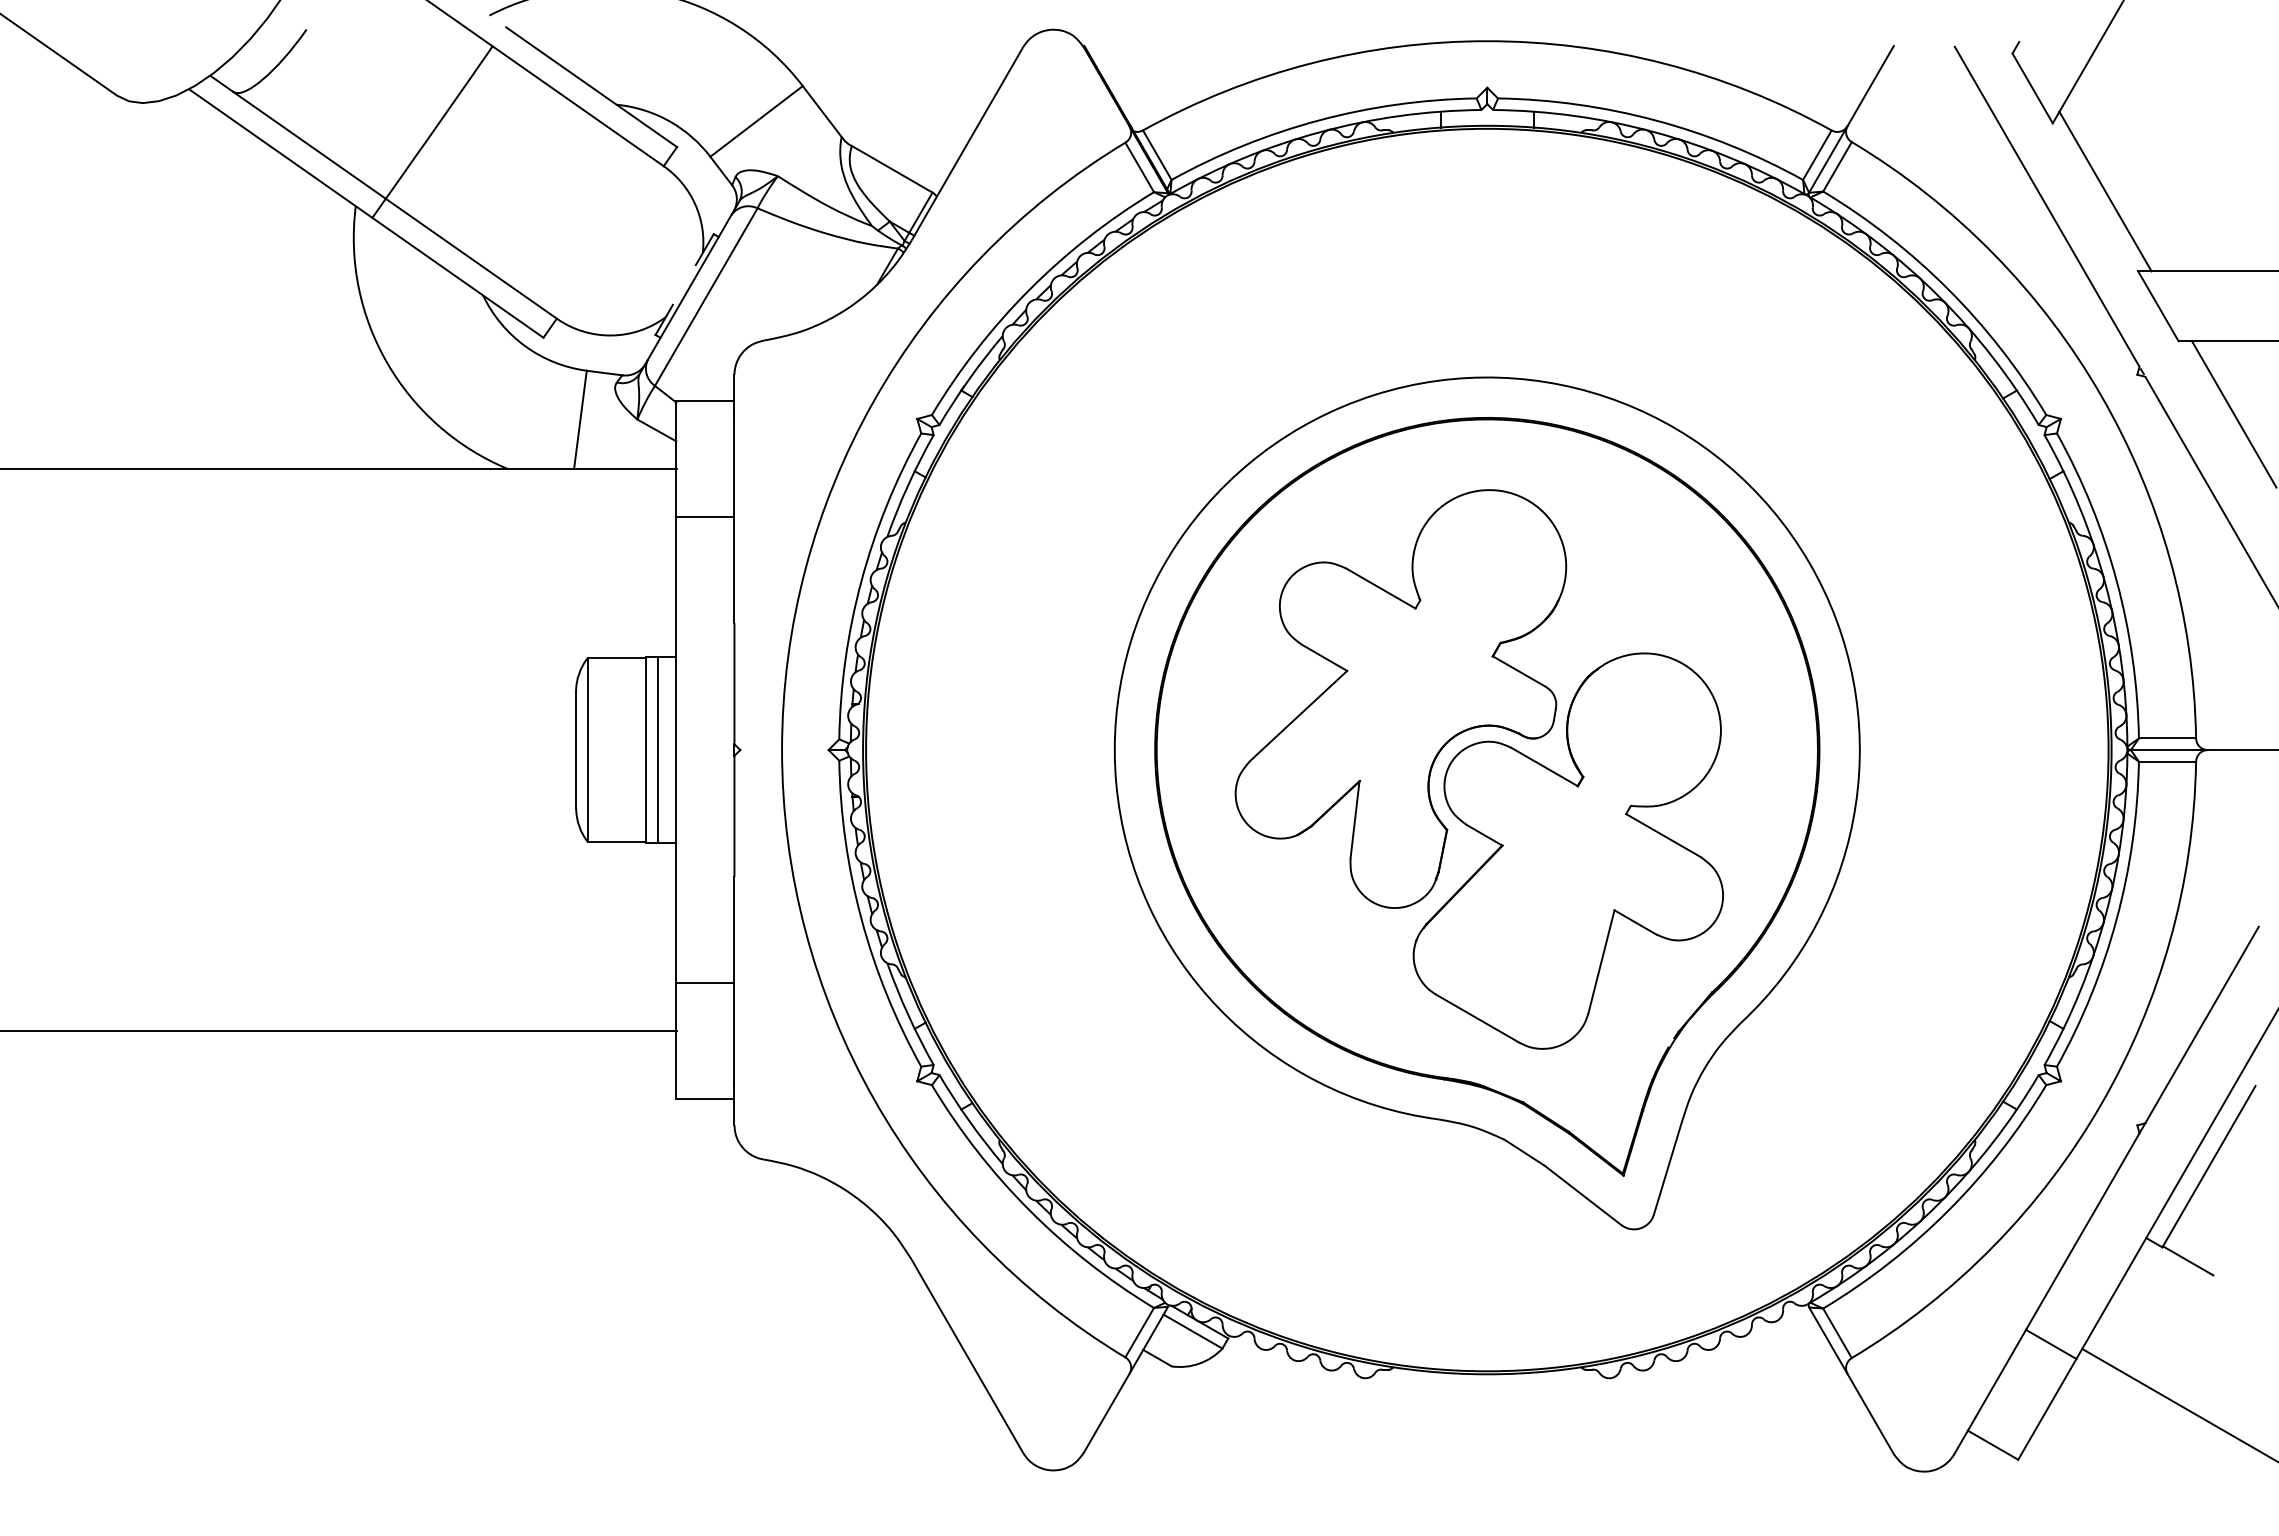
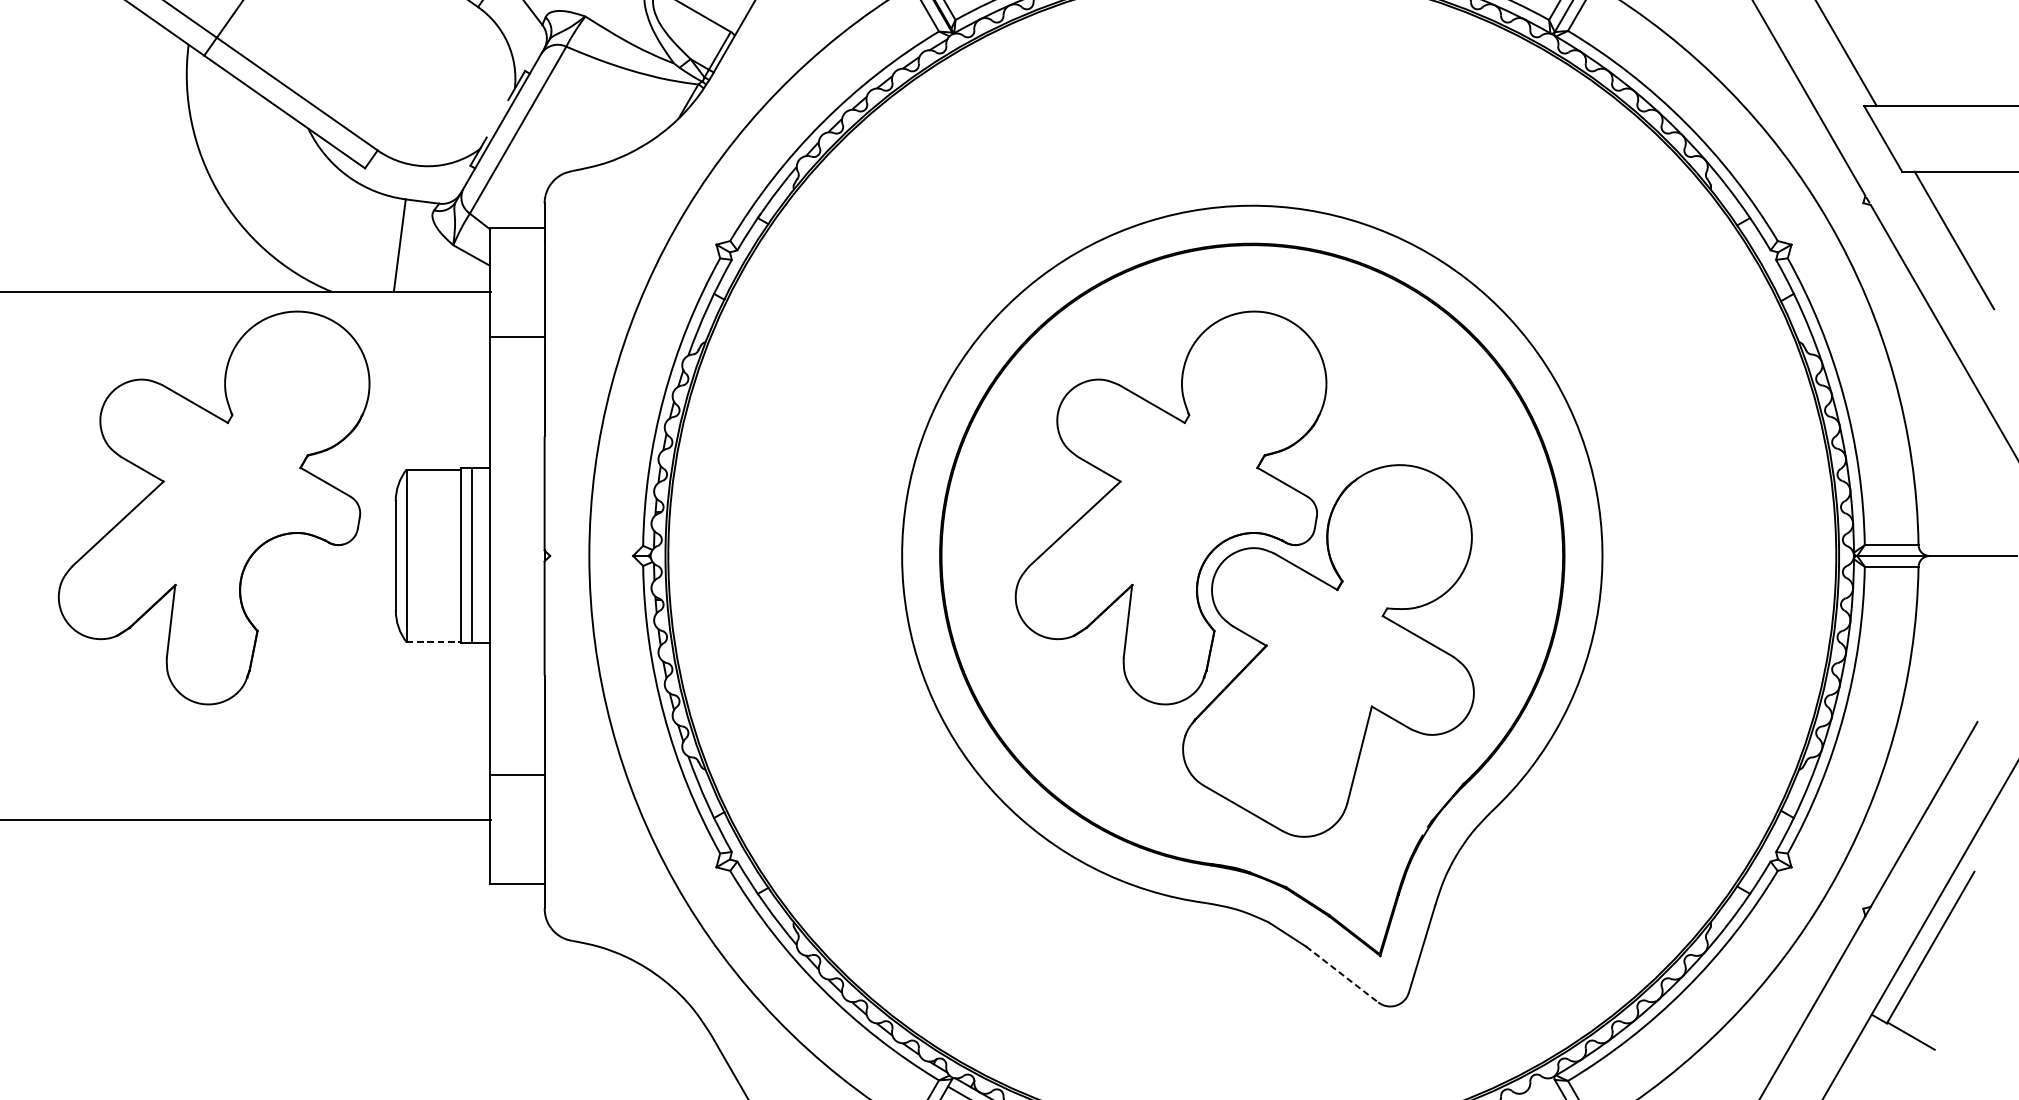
part: (382, 698) -> (213, 507), added
line: (617, 842) -> (434, 642), solid -> dashed
line: (1583, 1195) -> (1342, 974), solid -> dashed

